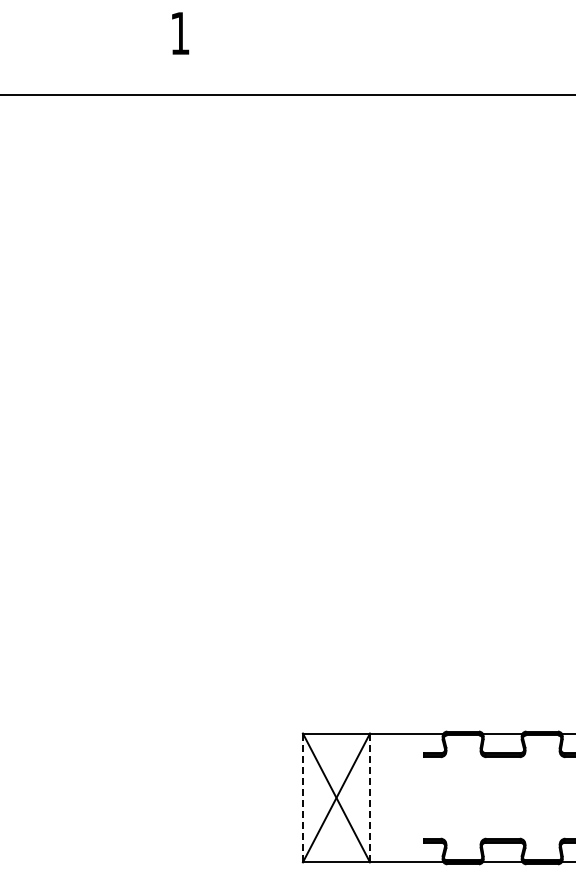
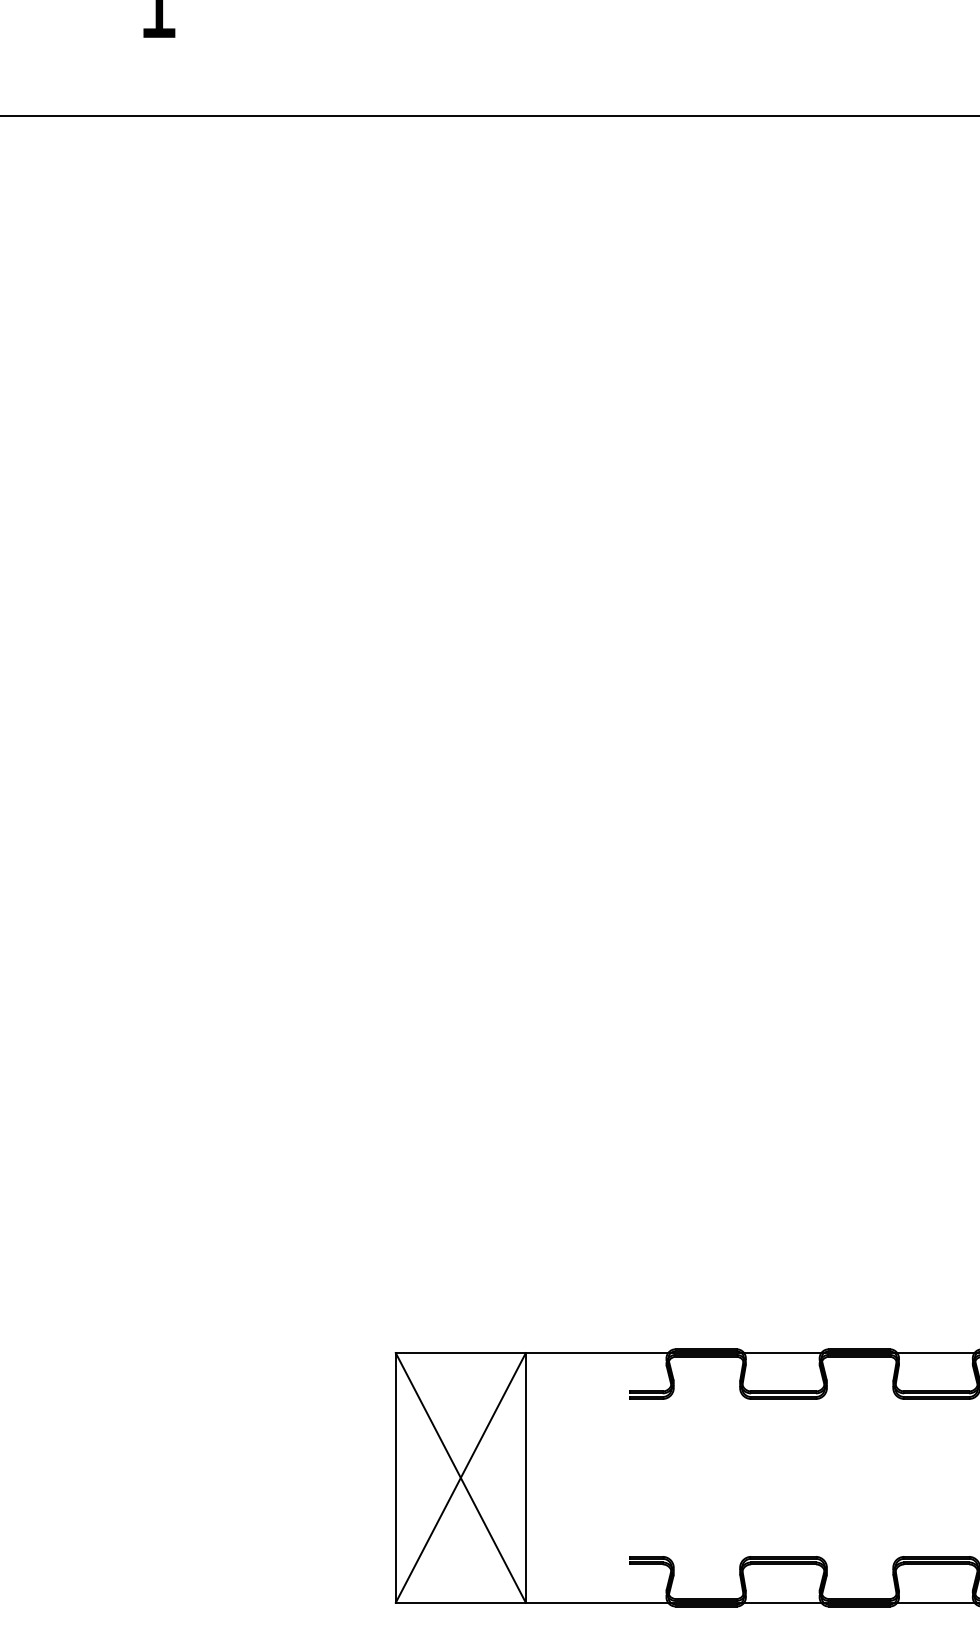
line: (302, 797) -> (394, 1477), dashed -> solid
line: (370, 798) -> (526, 1478), dashed -> solid

